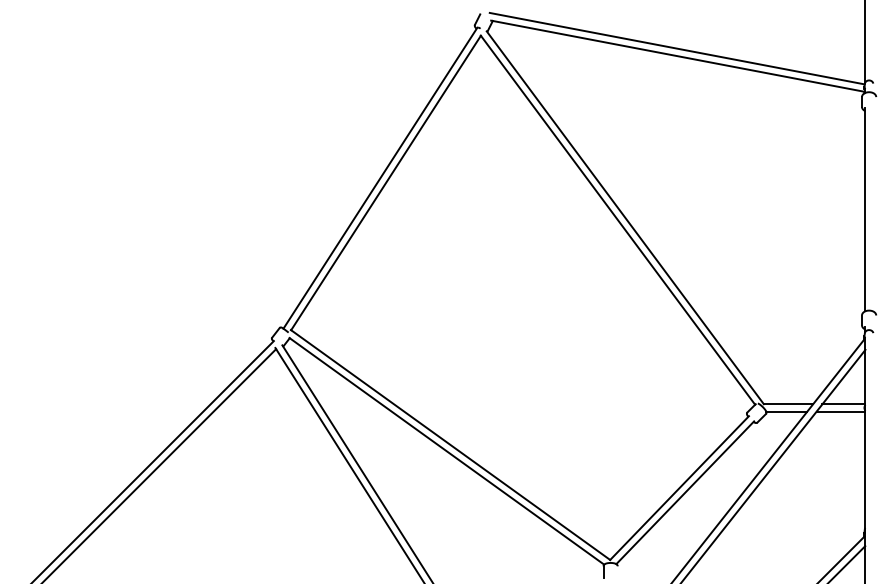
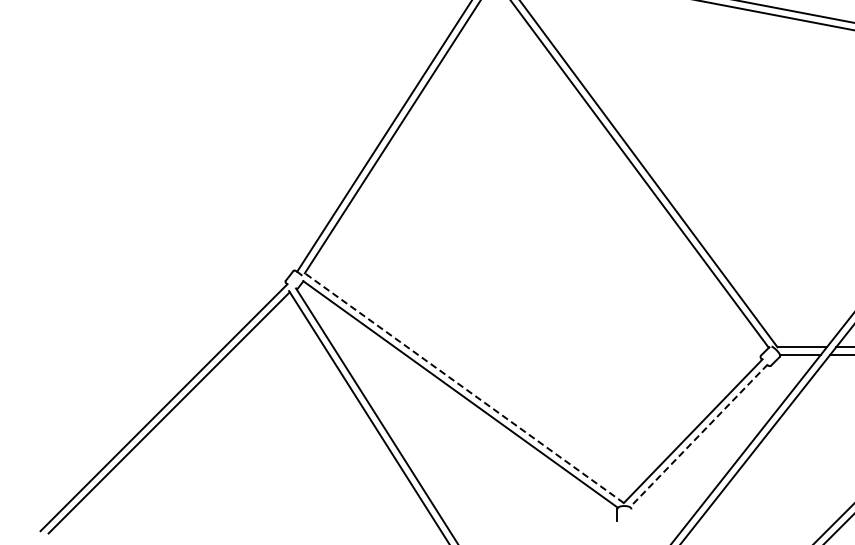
line: (450, 445) -> (464, 388), solid -> dashed
line: (684, 493) -> (698, 436), solid -> dashed

